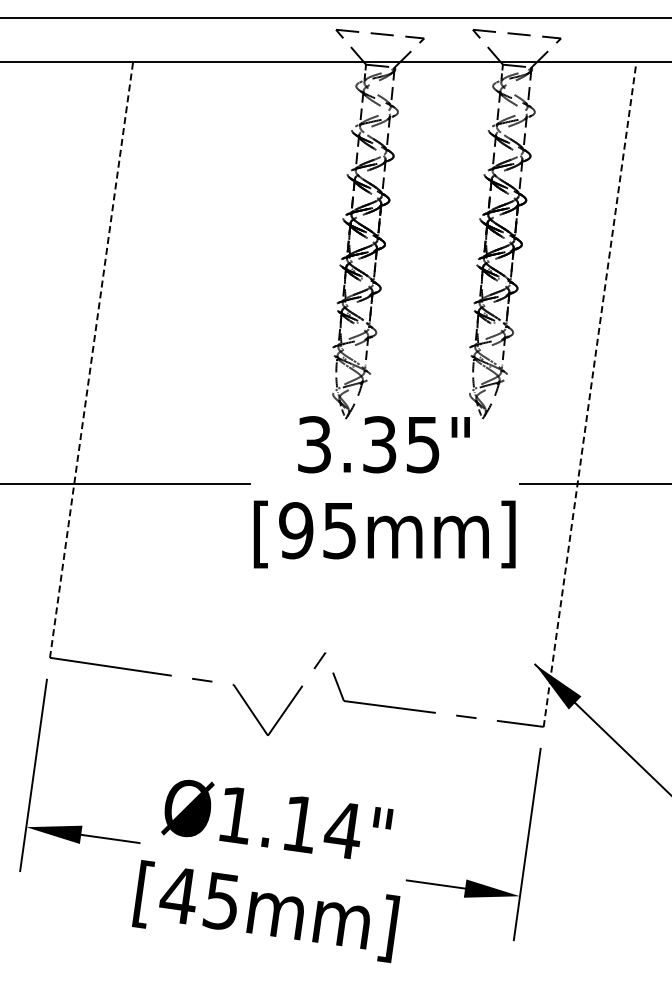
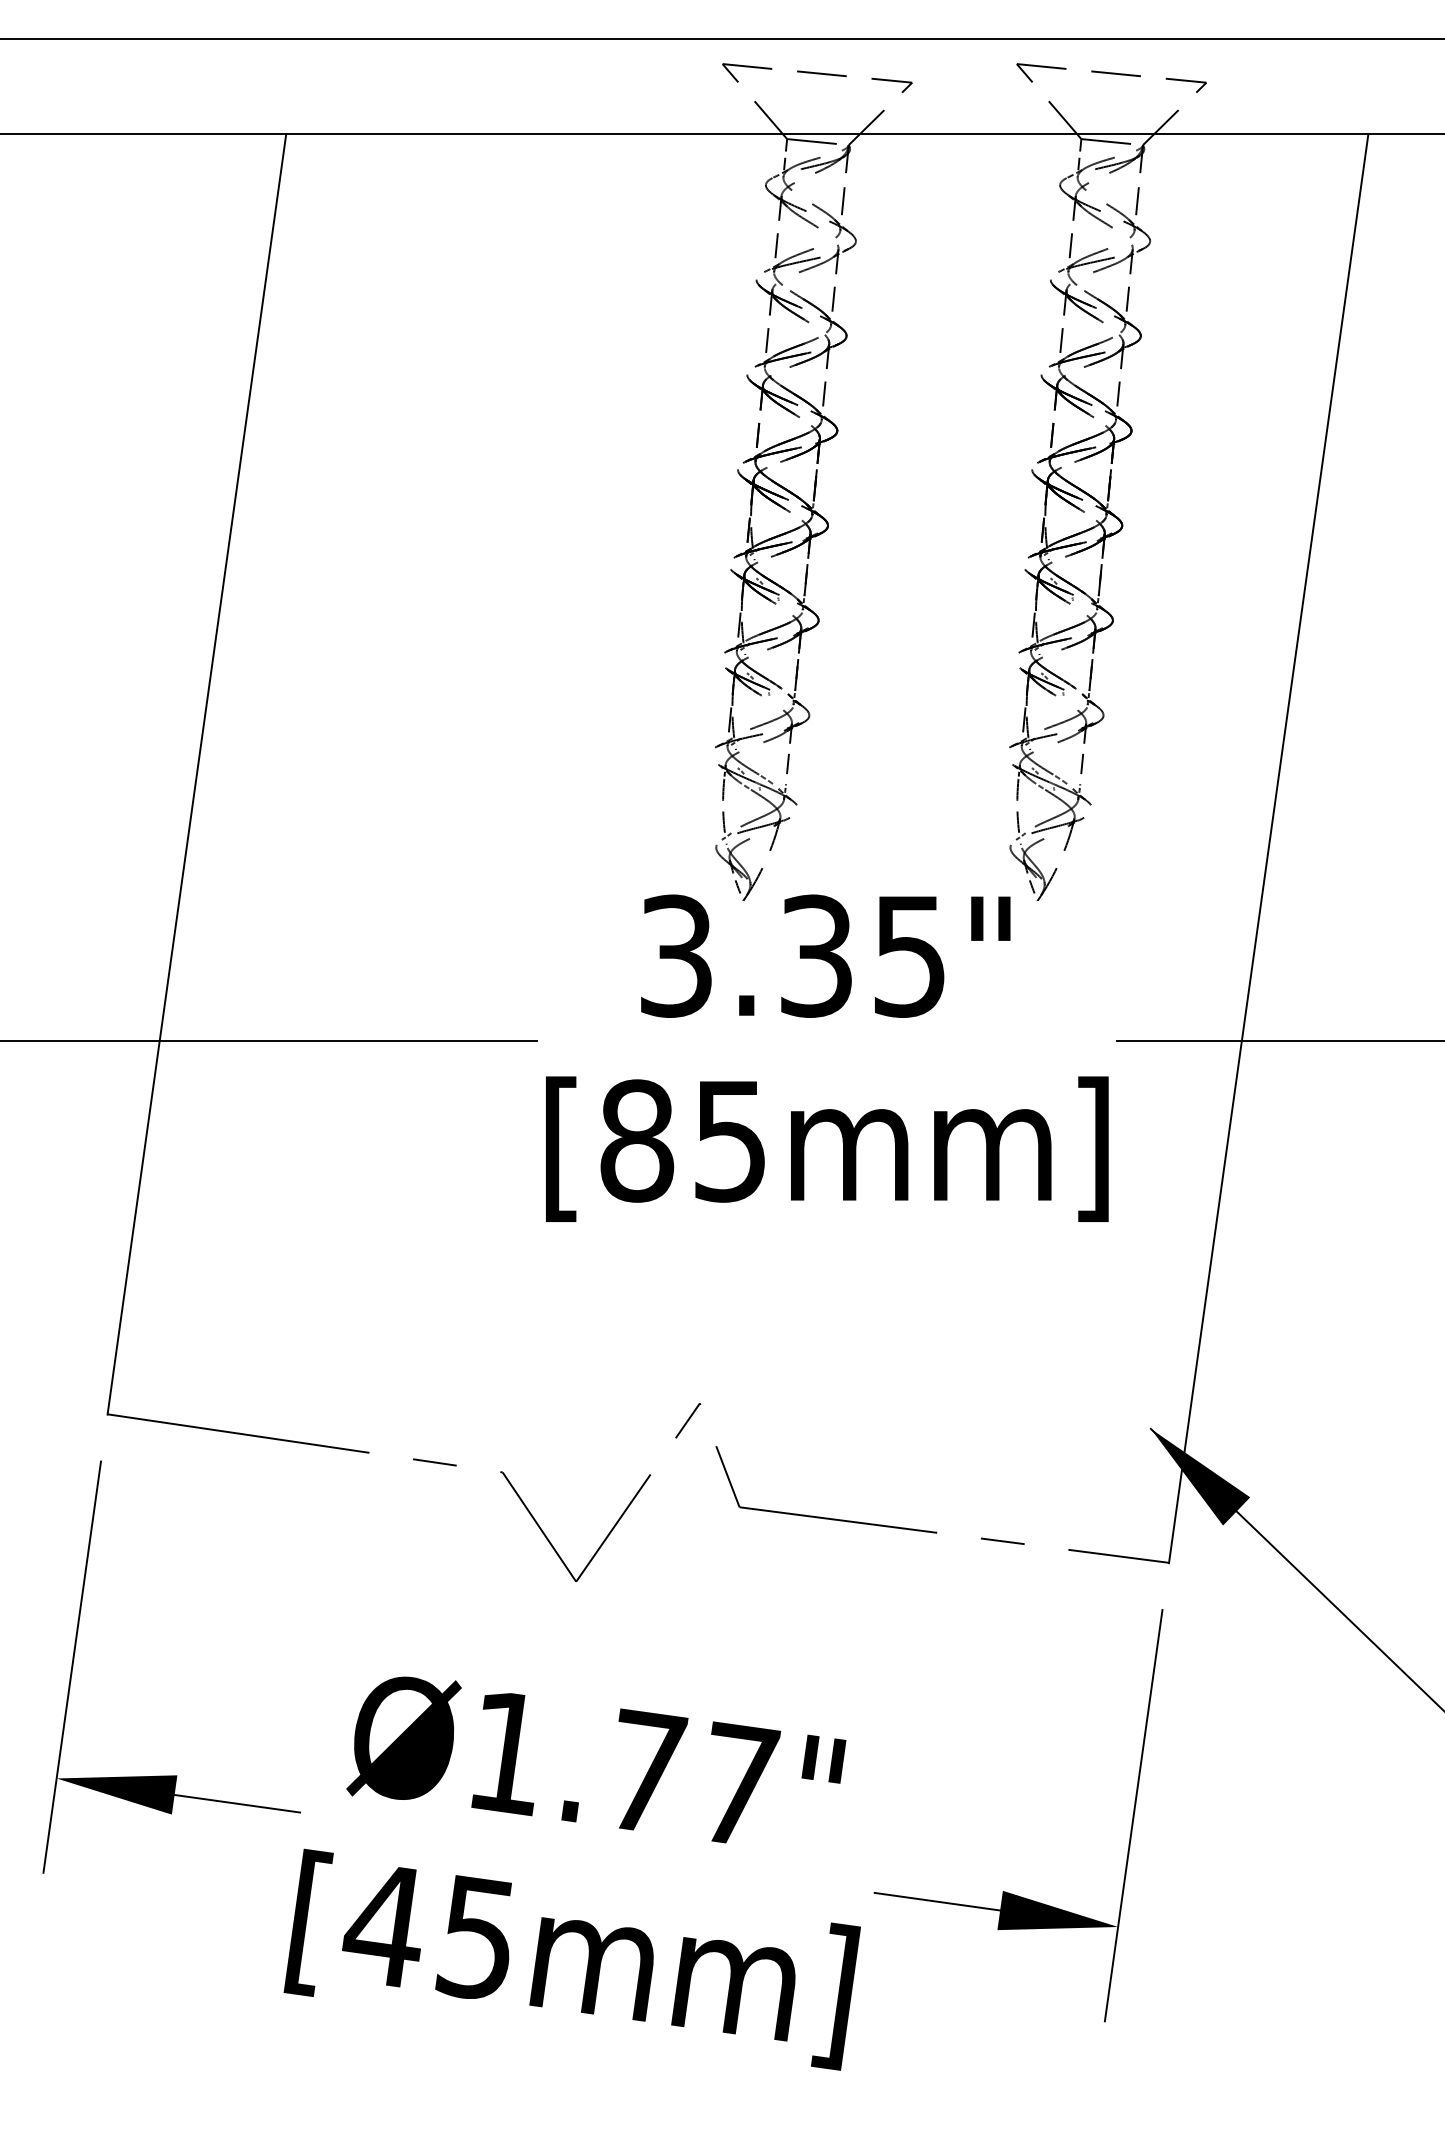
line: (91, 360) -> (196, 775), dashed -> solid
line: (590, 394) -> (1269, 848), dashed -> solid
text: (296, 530) -> (637, 1140), [95mm] -> [85mm]
text: (323, 826) -> (695, 1777), Ø1.14" -> Ø1.77"

